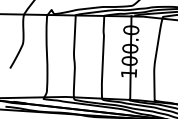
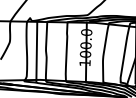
line: (60, 56) -> (36, 51), added

